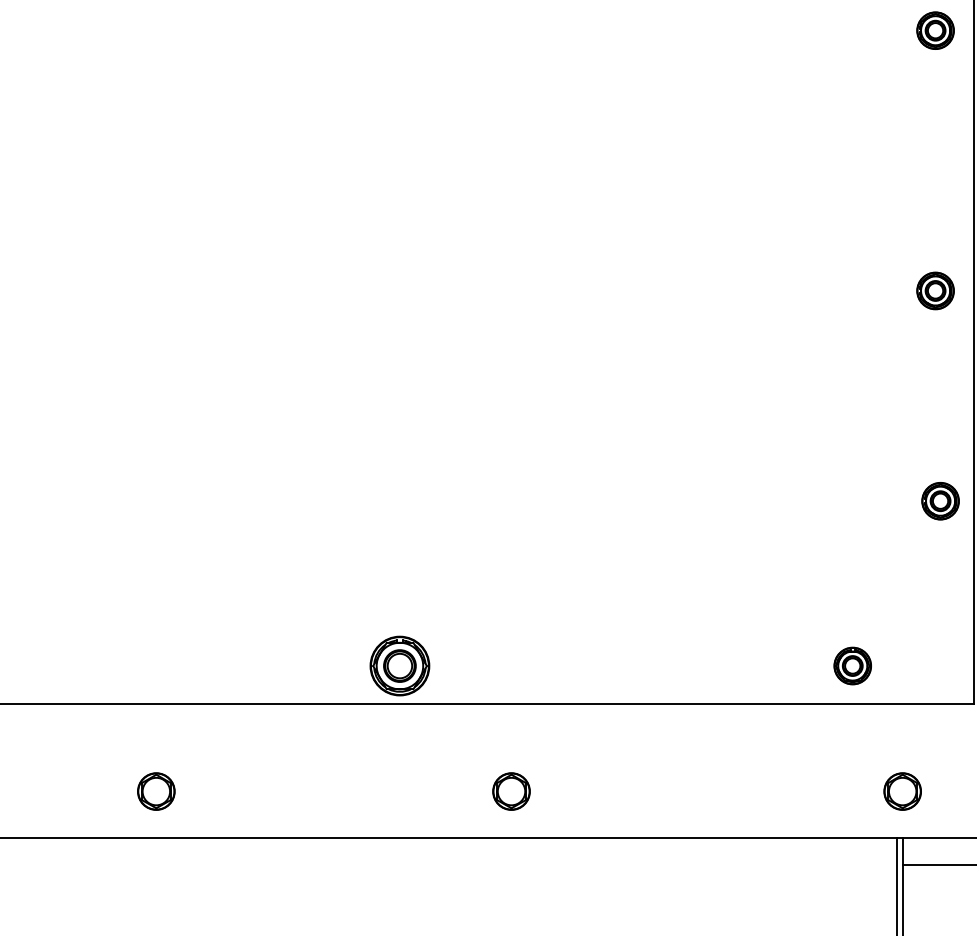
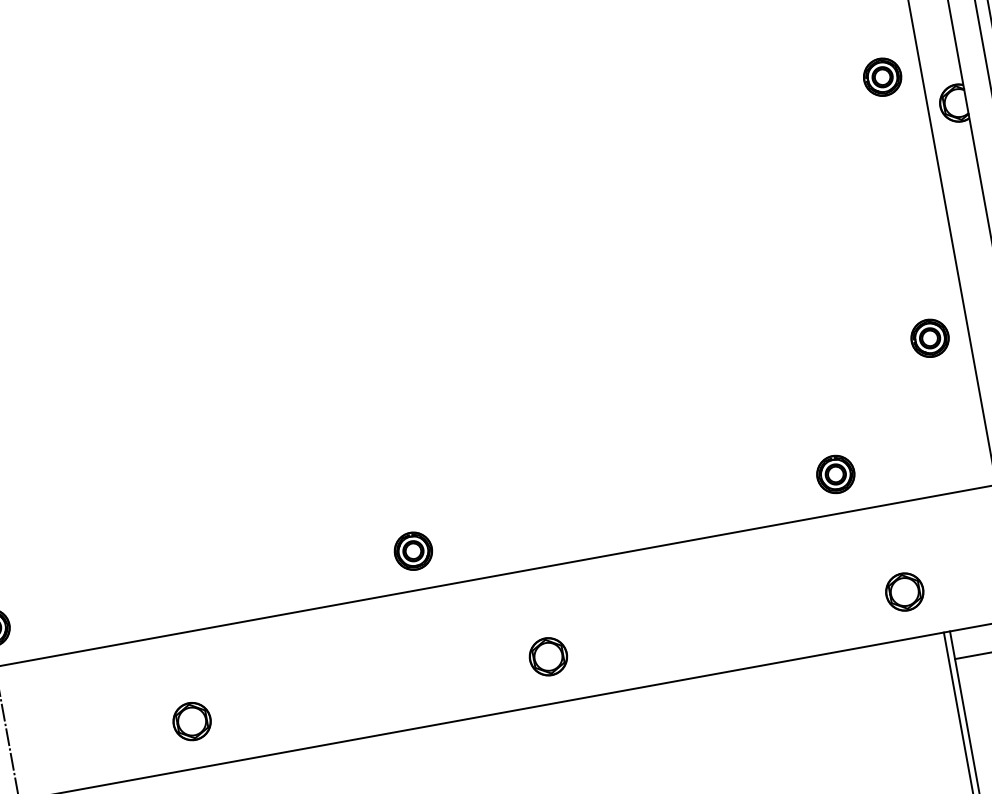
part: (940, 501) -> (930, 338), moved
part: (399, 665) -> (413, 550), size x0.62
part: (852, 665) -> (835, 473), moved
part: (902, 791) -> (904, 592), moved

